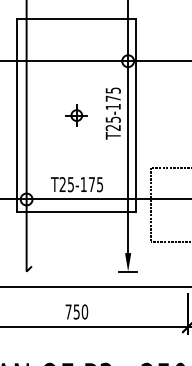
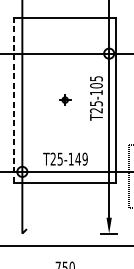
text: (112, 98) -> (95, 85), T25-175 -> T25-105
line: (17, 115) -> (14, 100), solid -> dashed
part: (76, 115) -> (65, 100), size x0.6
text: (95, 184) -> (81, 159), T25-175 -> T25-149

